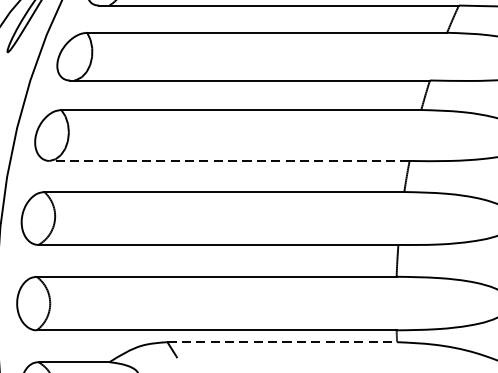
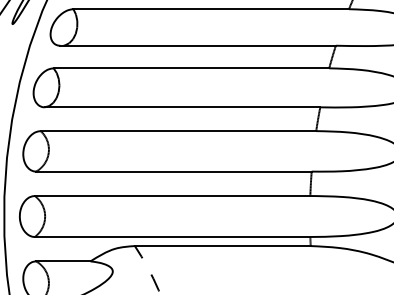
line: (229, 161) -> (182, 107), dashed -> solid
line: (281, 342) -> (222, 246), dashed -> solid

